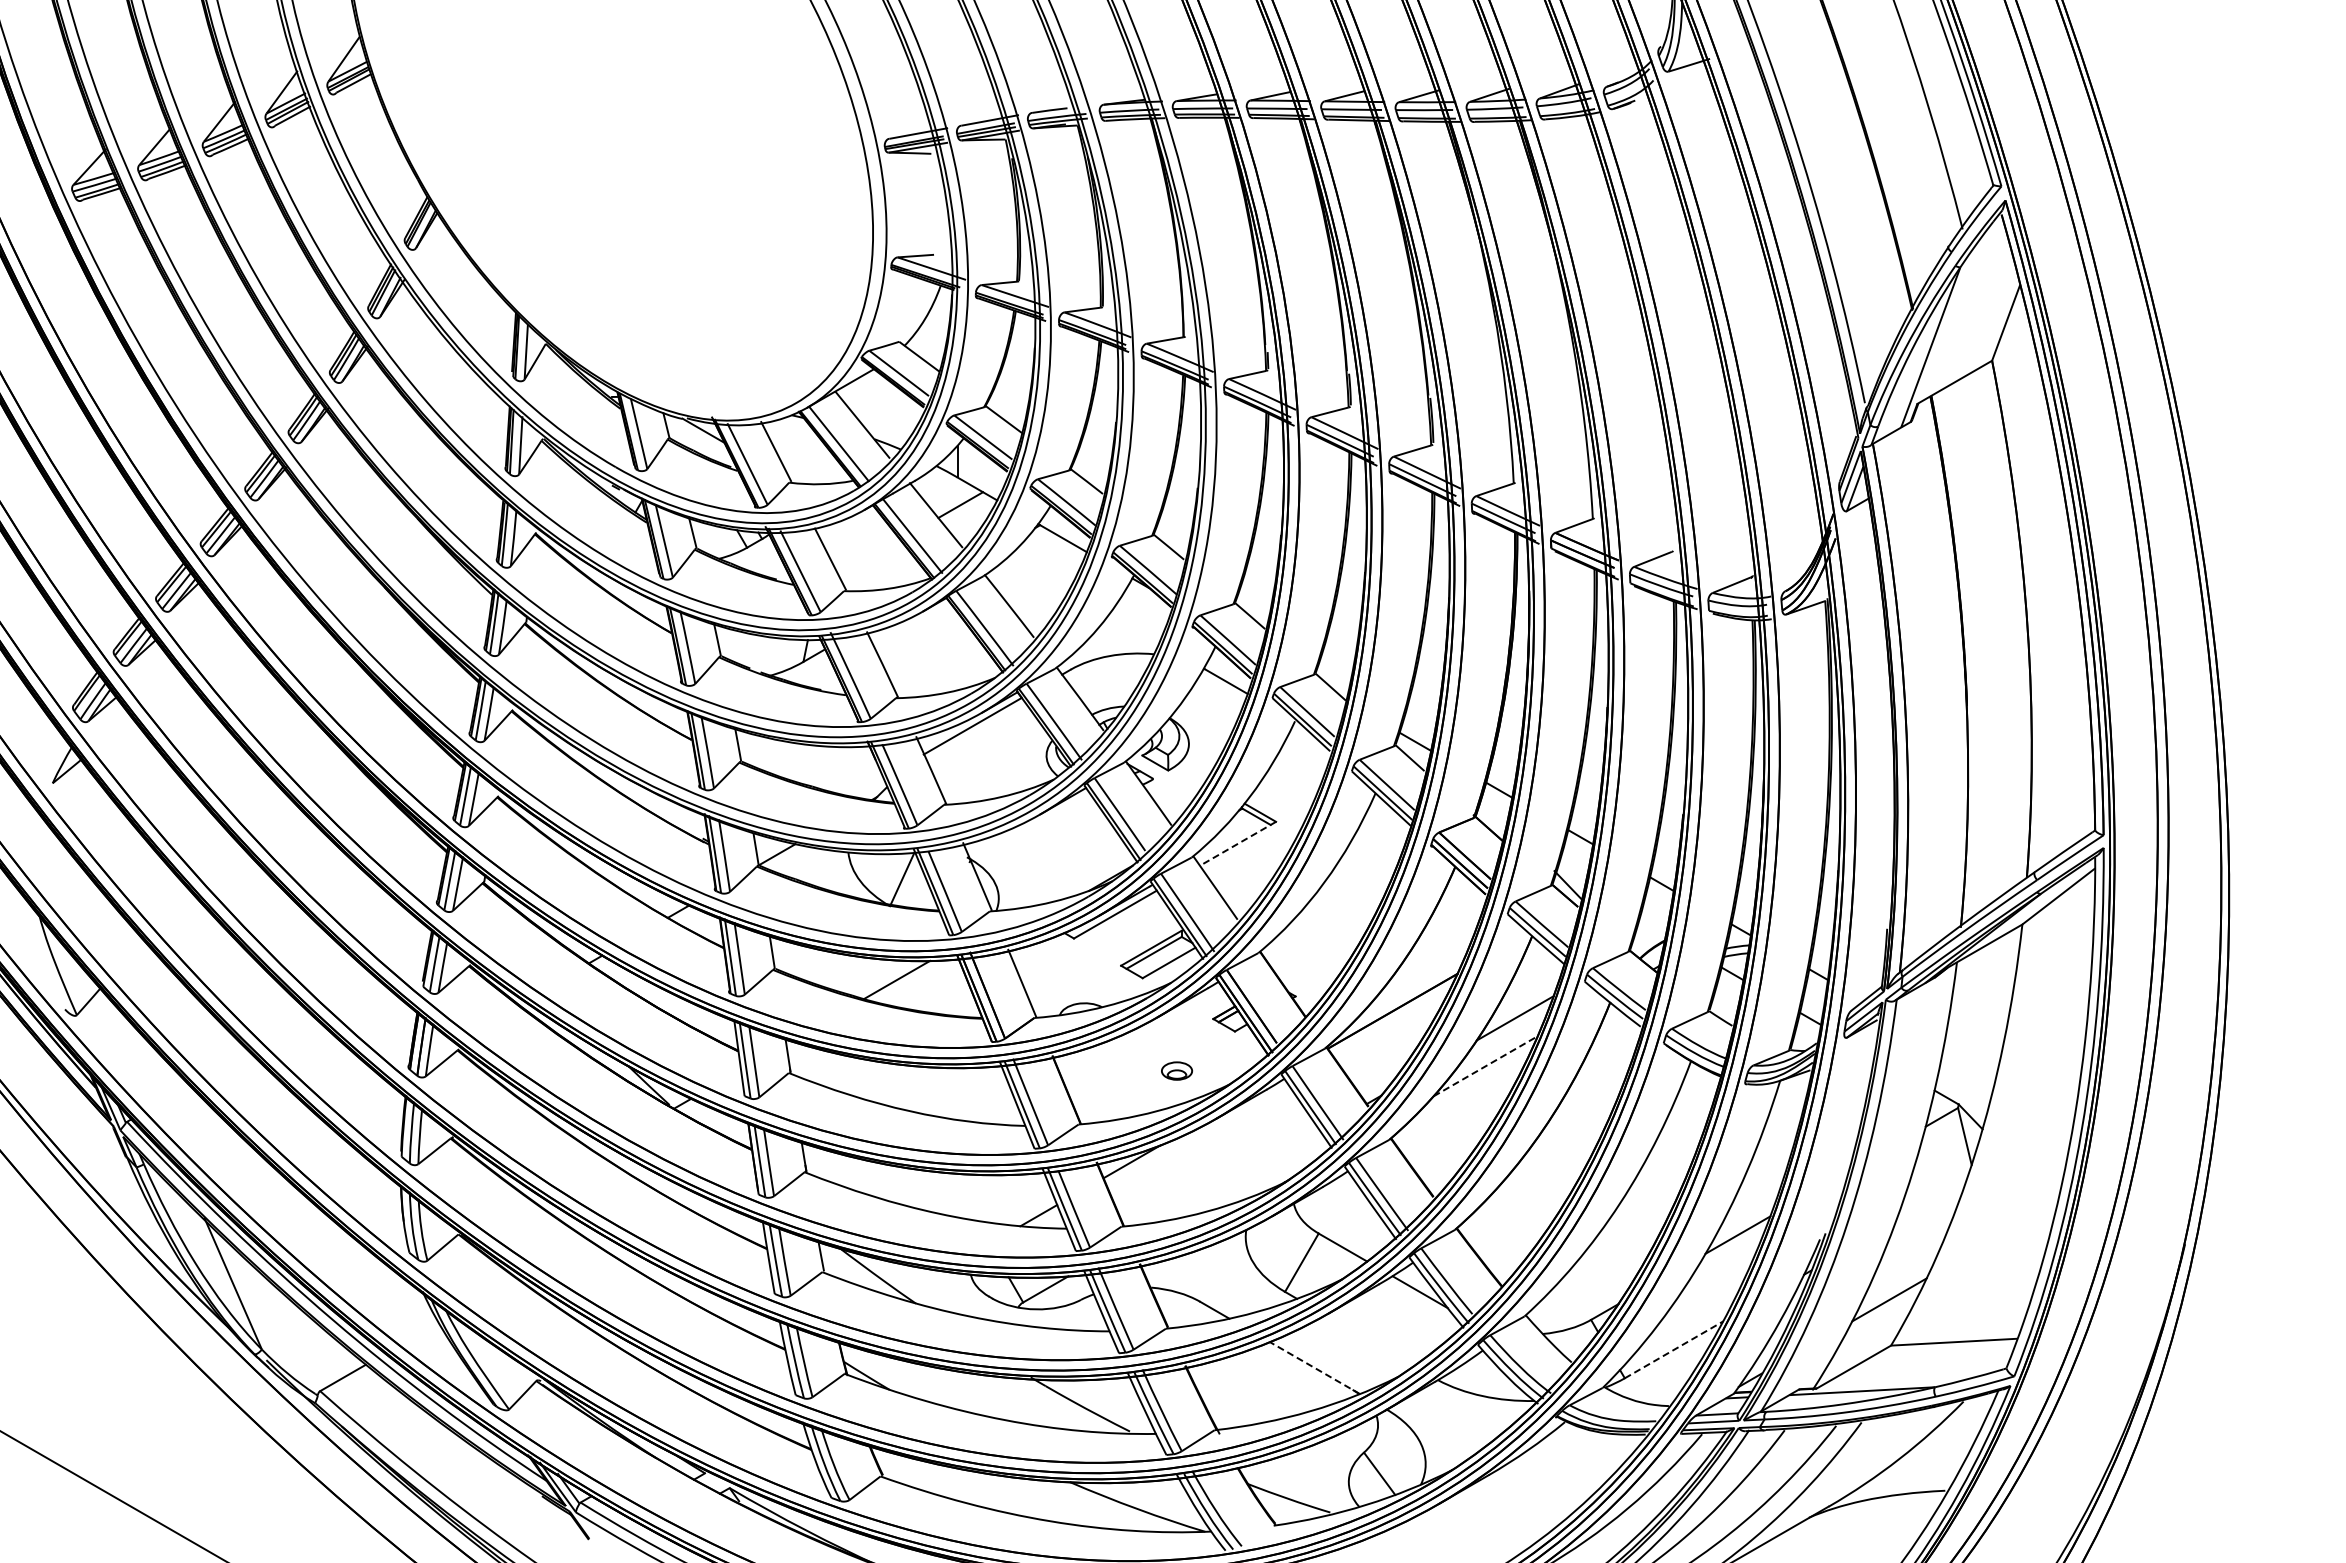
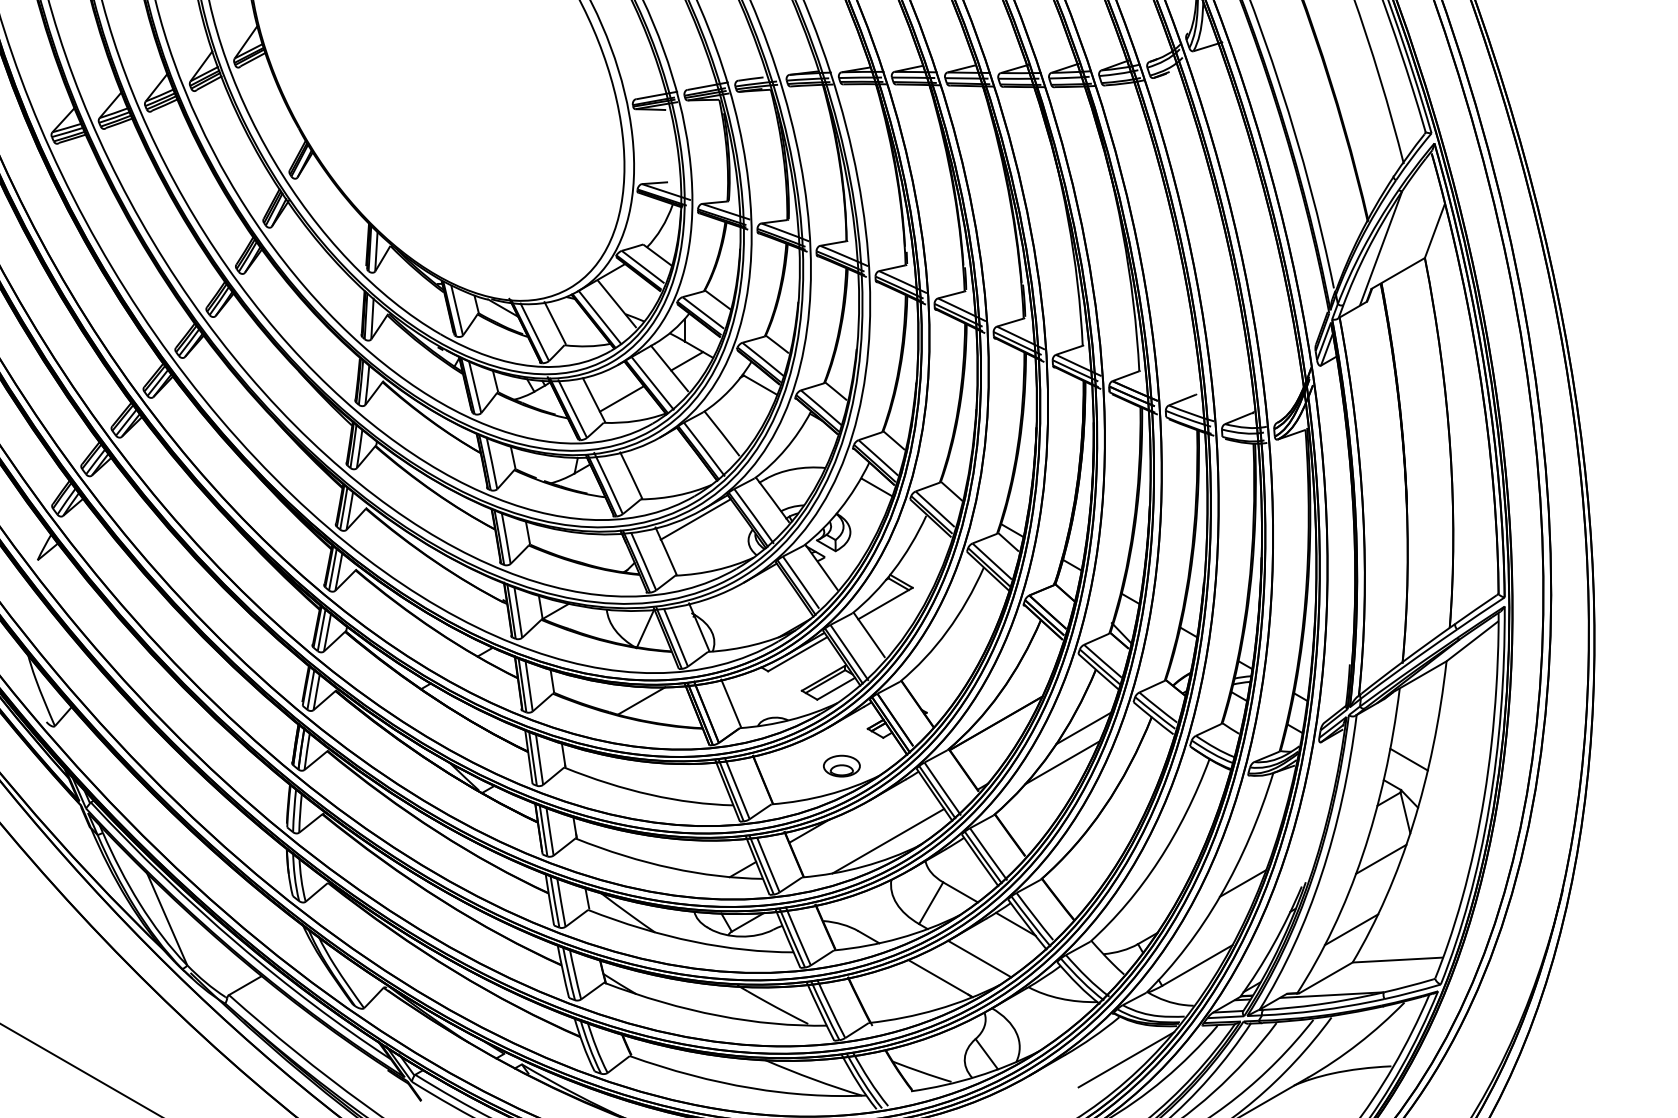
line: (869, 557) -> (621, 398), added
line: (1238, 843) -> (885, 603), dashed -> solid
line: (1969, 1061) -> (1408, 759), added
line: (1486, 1065) -> (1063, 762), dashed -> solid
part: (1176, 1070) -> (841, 765), size x1.67
line: (1241, 1175) -> (887, 840), added
line: (1930, 1201) -> (1380, 859), added
line: (1369, 1340) -> (979, 958), added
line: (1674, 1349) -> (1197, 965), dashed -> solid
line: (1315, 1368) -> (940, 978), dashed -> solid
line: (1574, 1481) -> (1126, 1059), added

